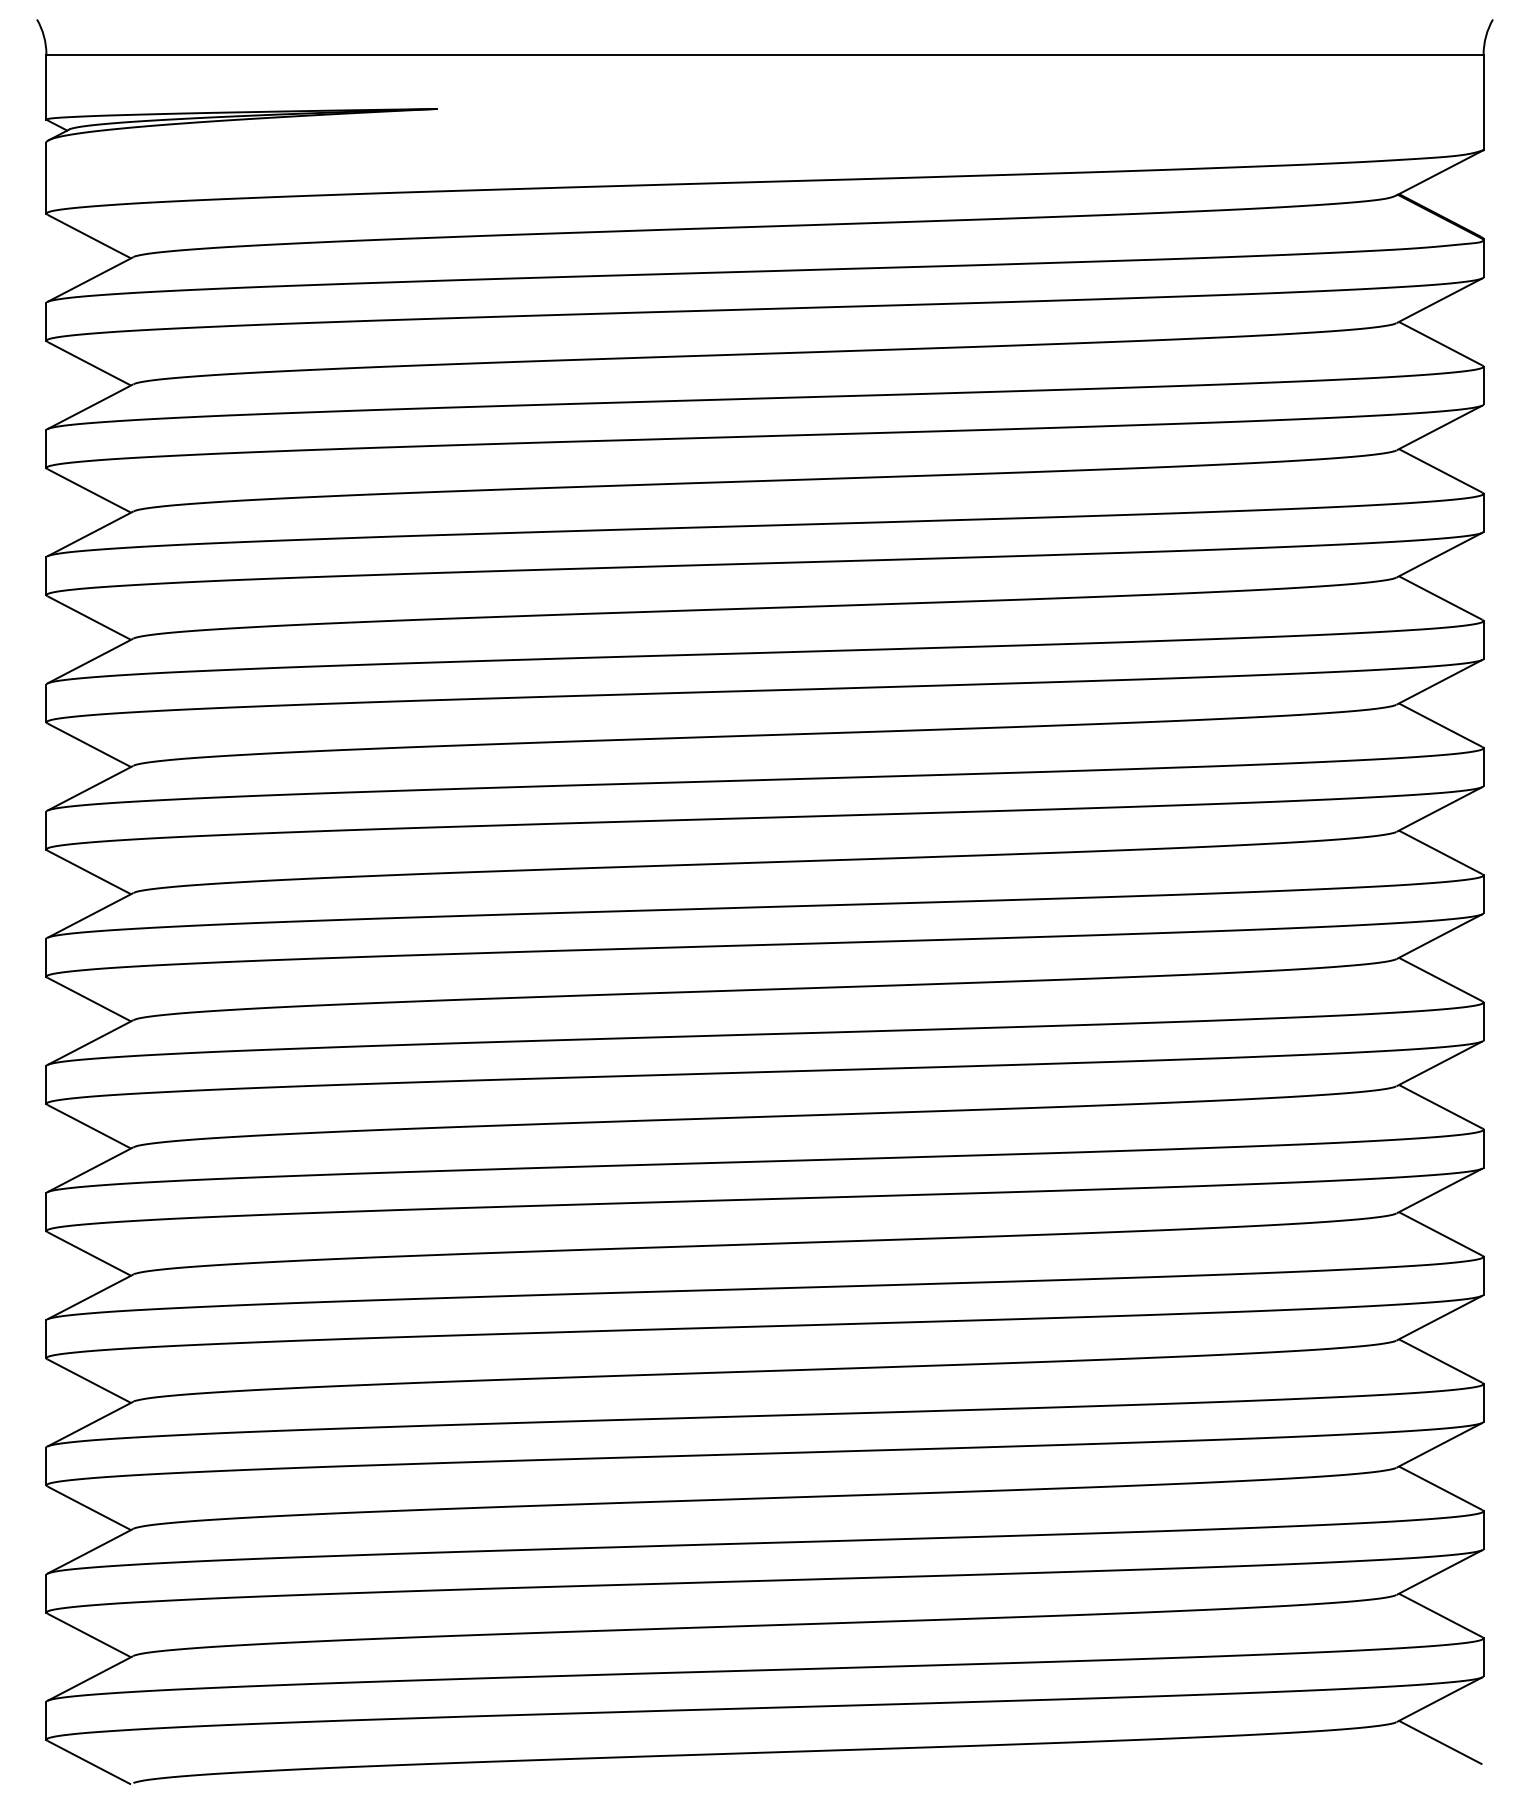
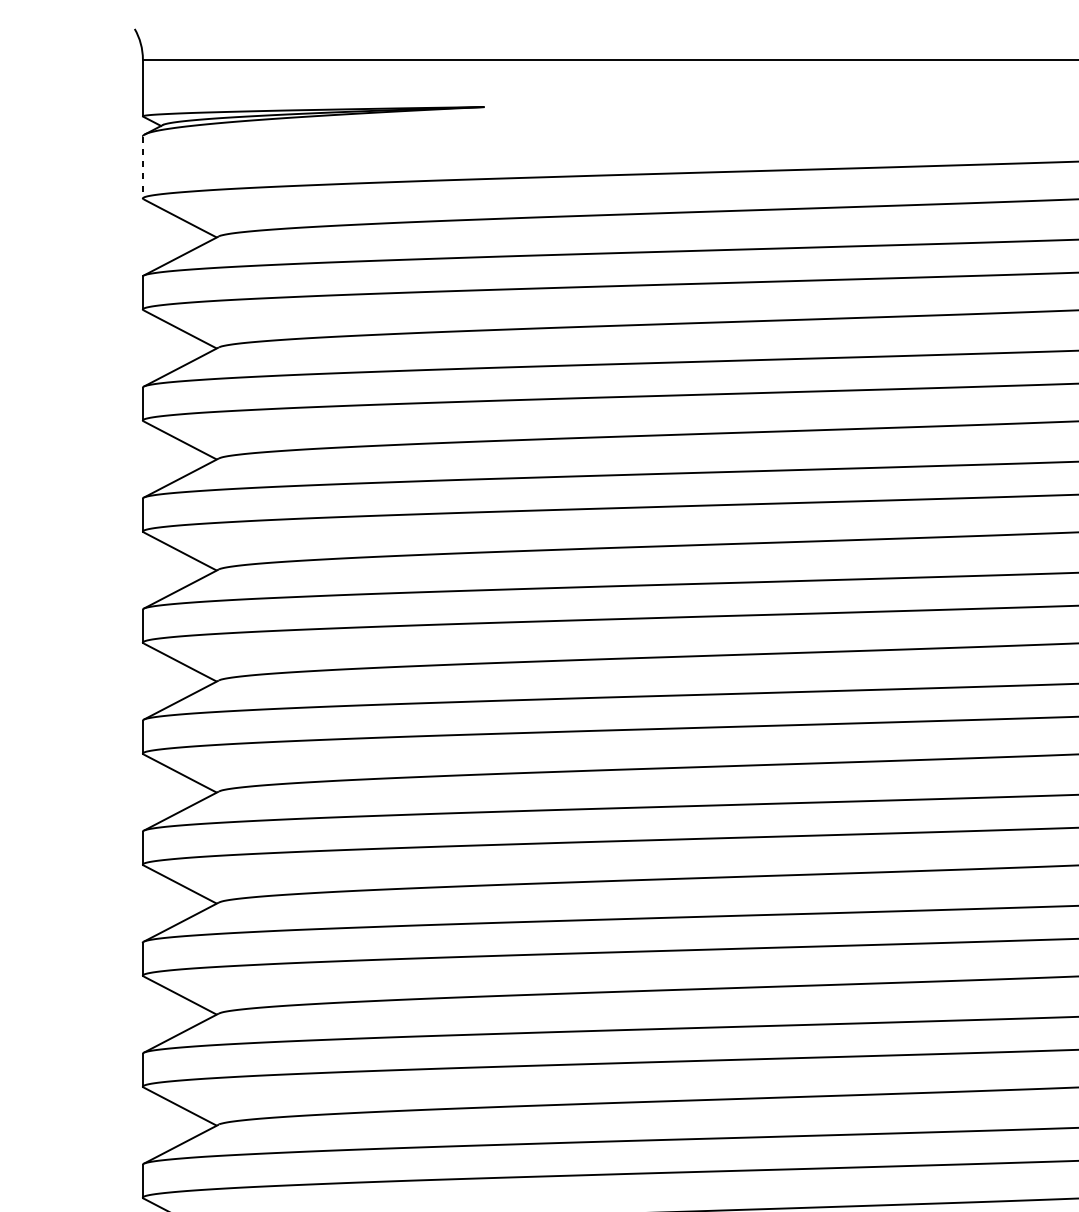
line: (46, 178) -> (142, 167), solid -> dashed

